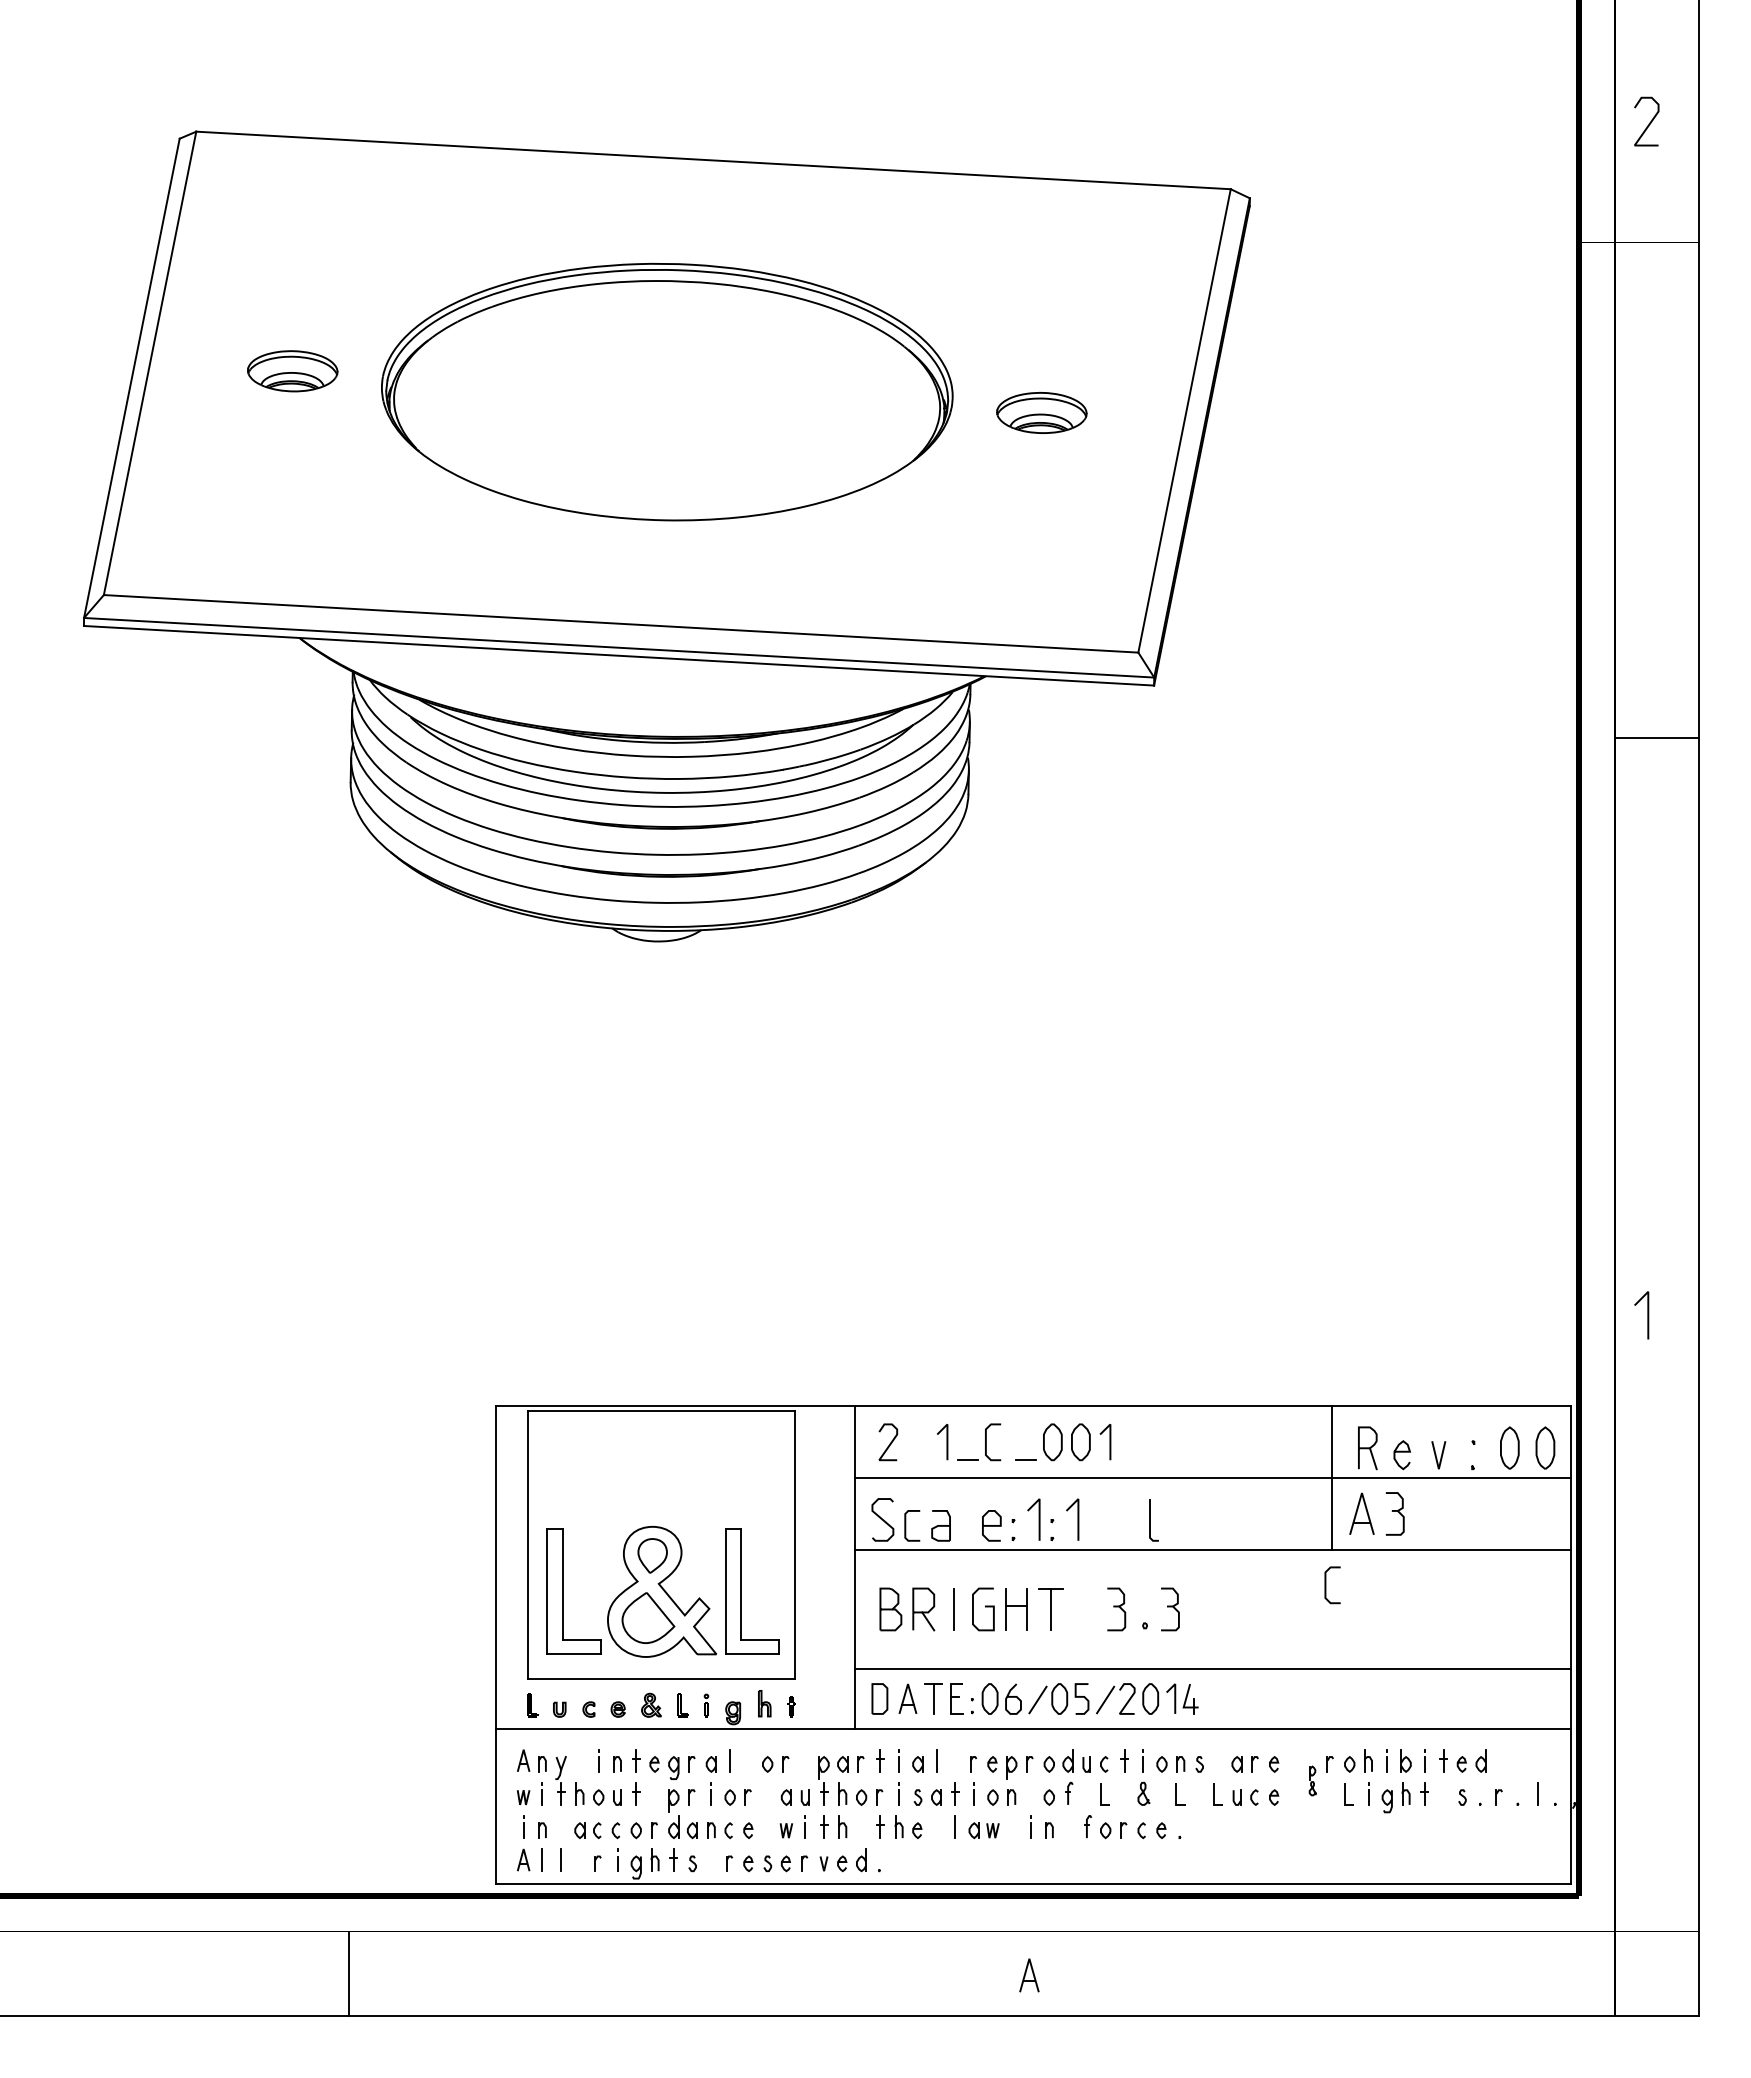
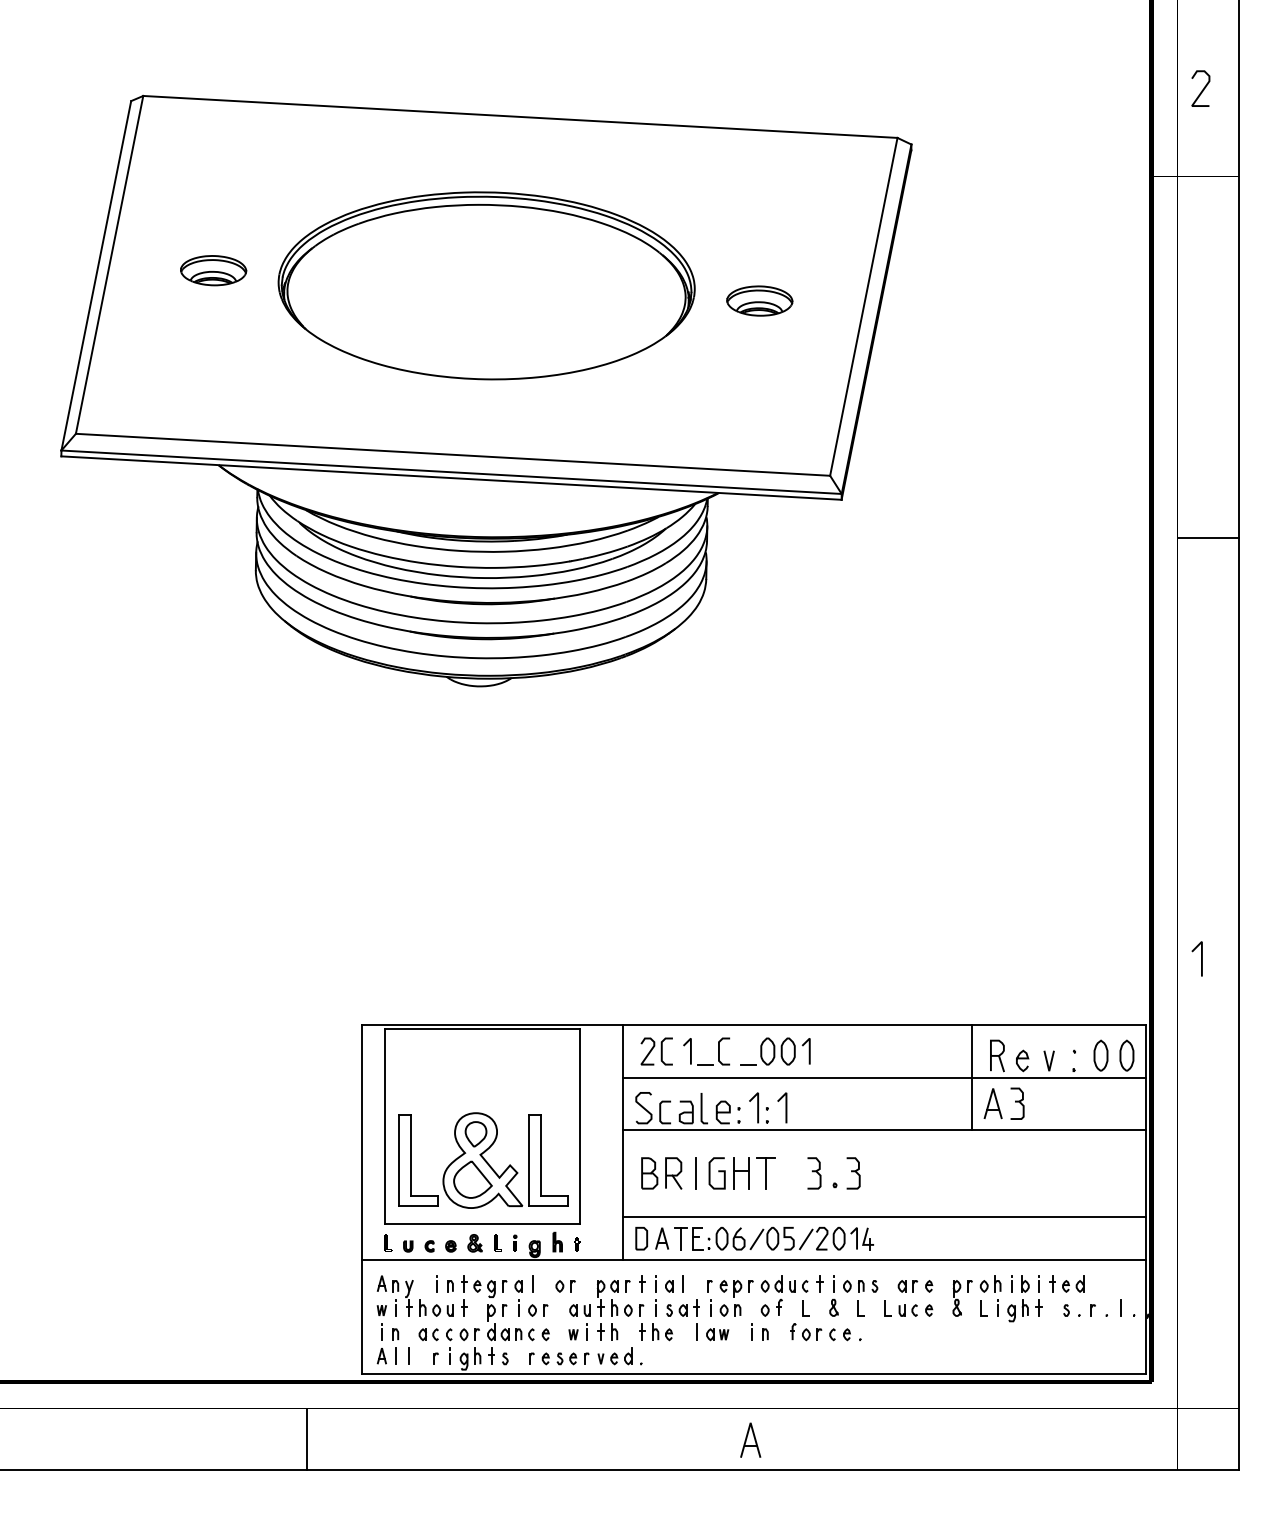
line: (1150, 1520) -> (701, 1108), moved
curve: (1326, 1585) -> (662, 1051), moved
part: (1312, 1780) -> (957, 1298), size x1.67
line: (349, 1973) -> (307, 1438), moved
part: (1029, 1975) -> (750, 1440), size x1.43

